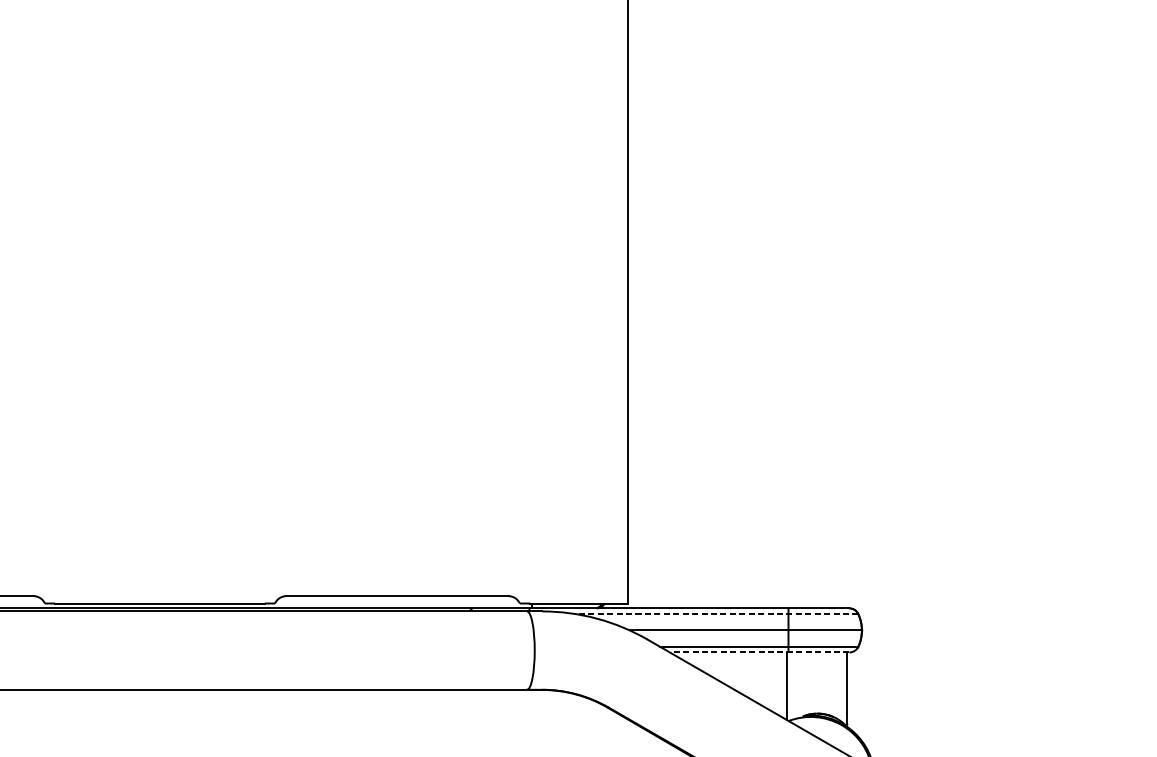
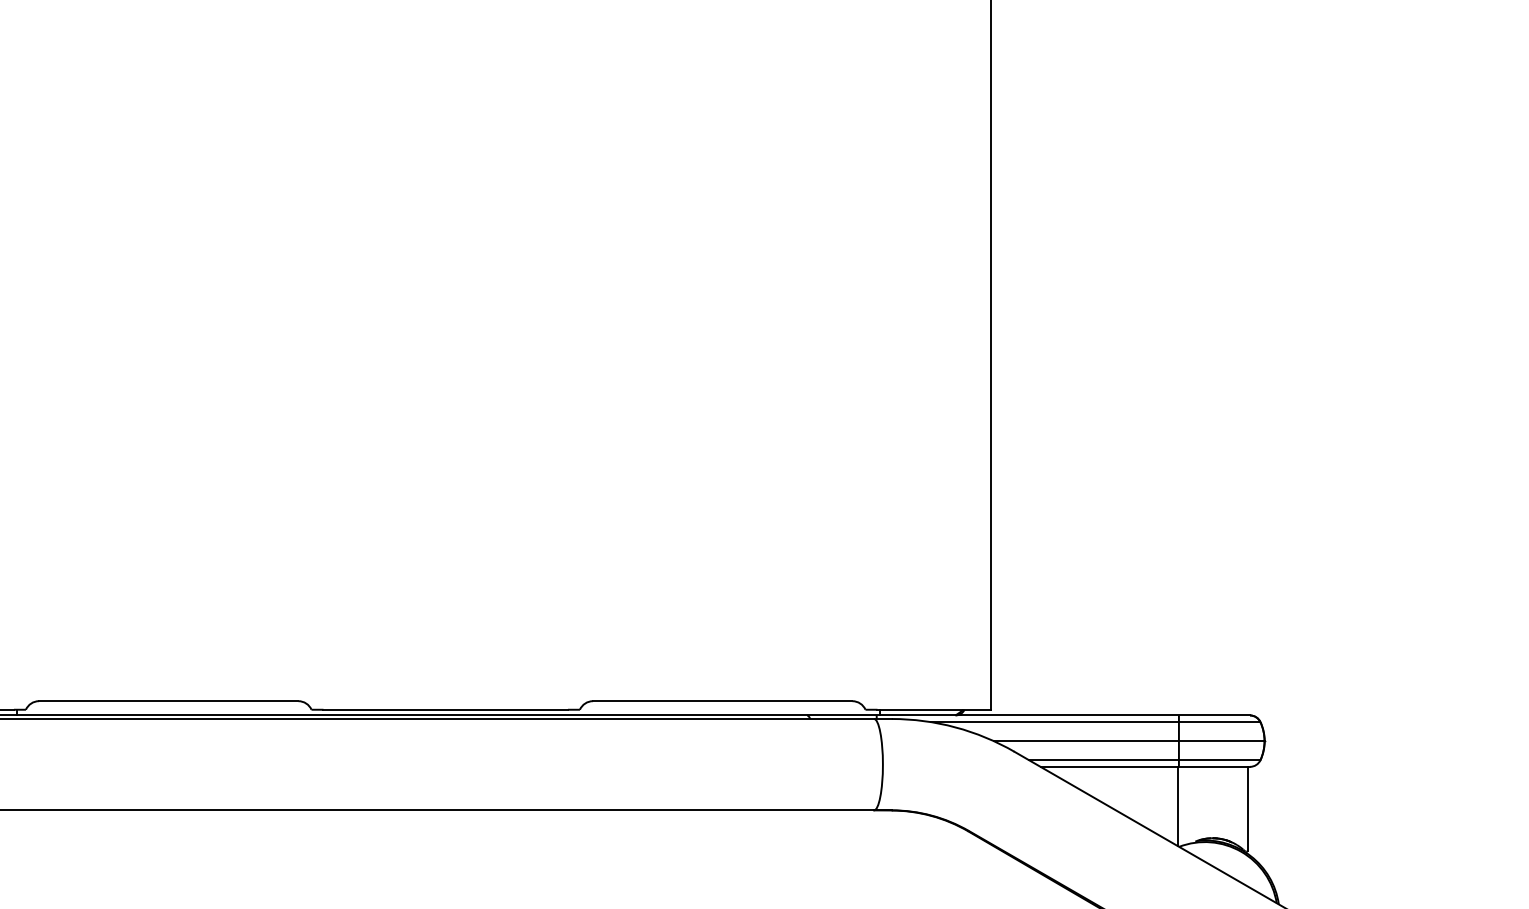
line: (716, 614) -> (1095, 722), dashed -> solid
line: (759, 652) -> (1145, 766), dashed -> solid

